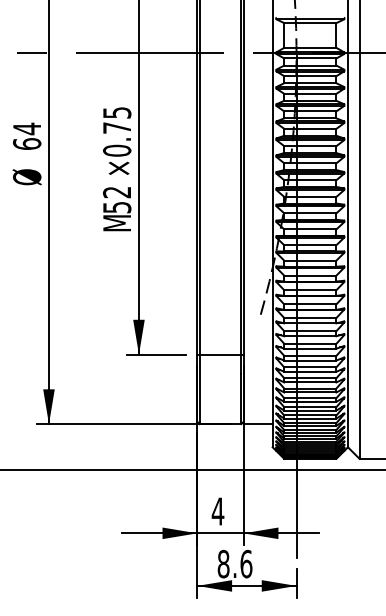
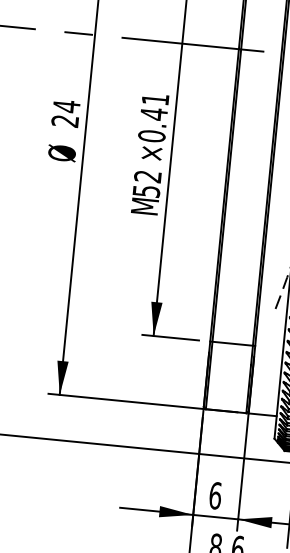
text: (117, 120) -> (155, 106), ×0.75 -> ×0.41
text: (27, 143) -> (65, 120), 64 -> 24
text: (217, 511) -> (214, 495), 4 -> 6

